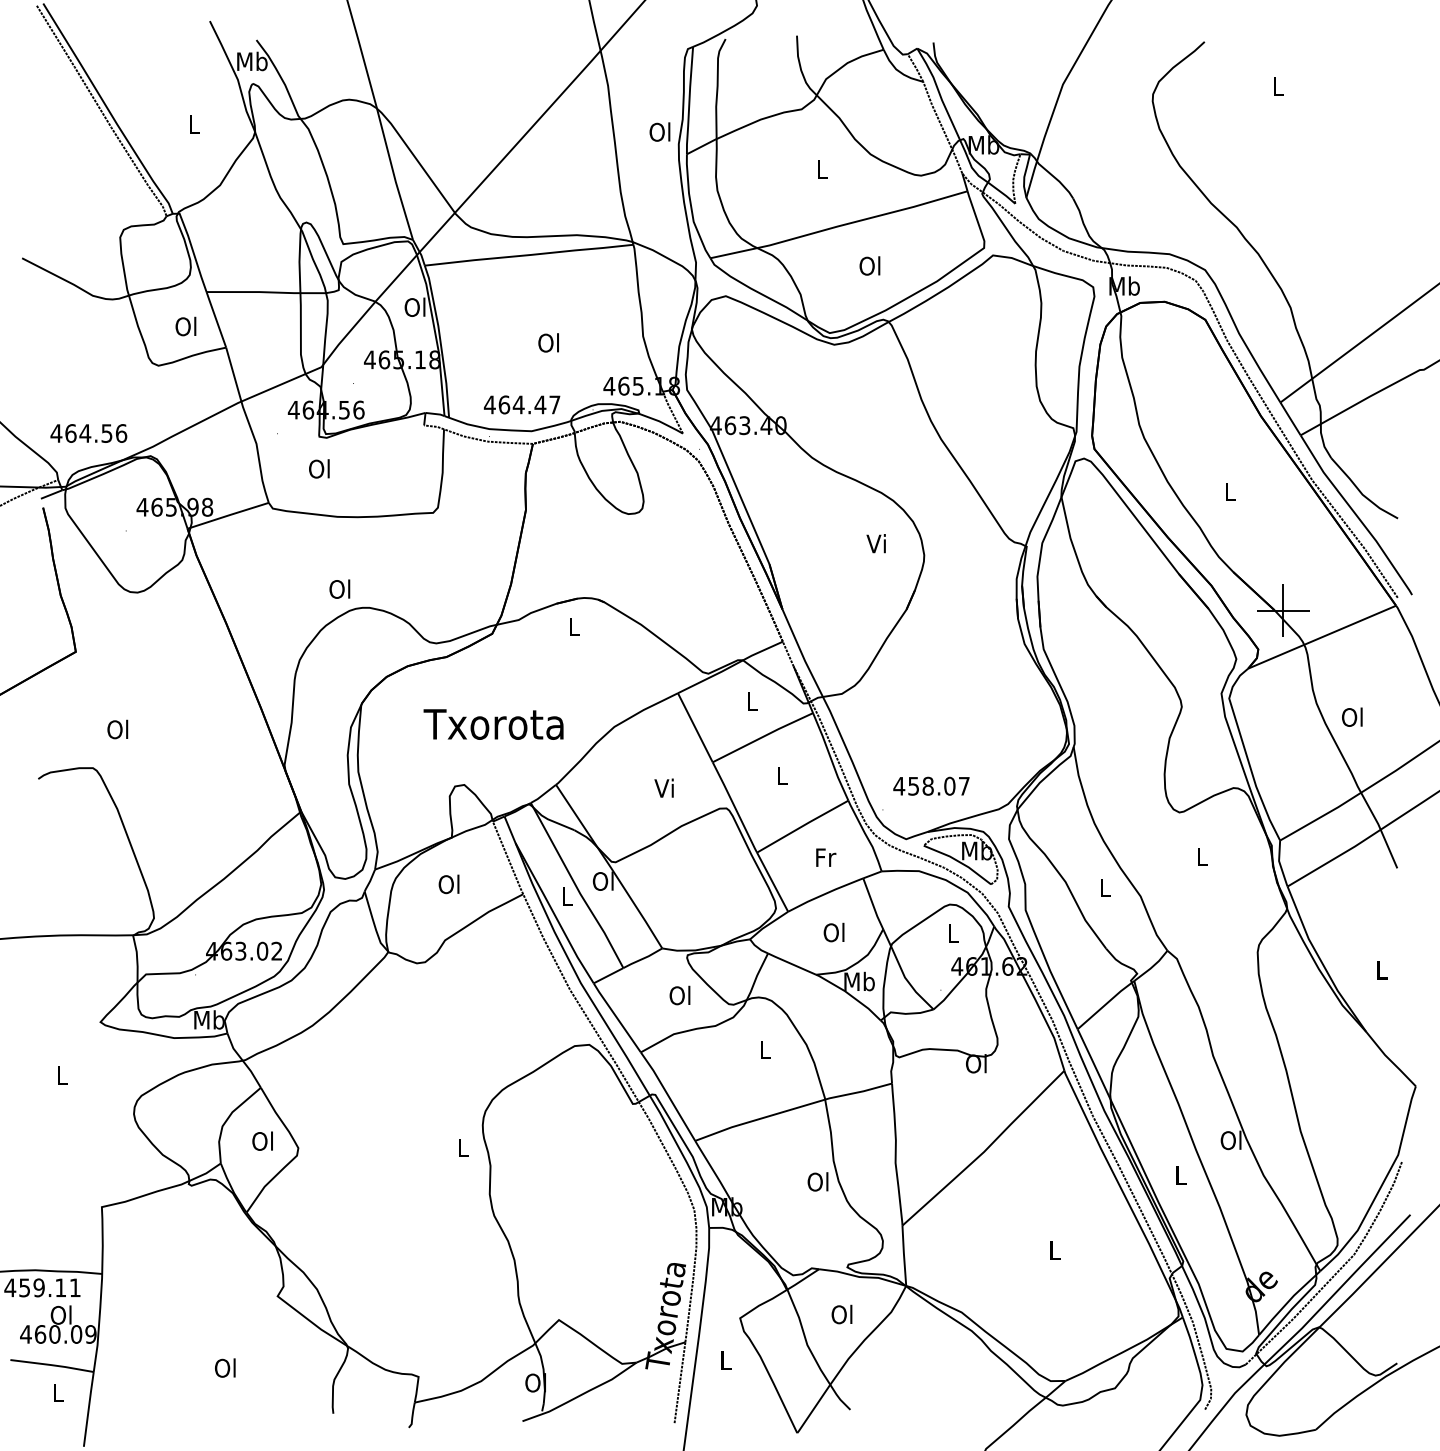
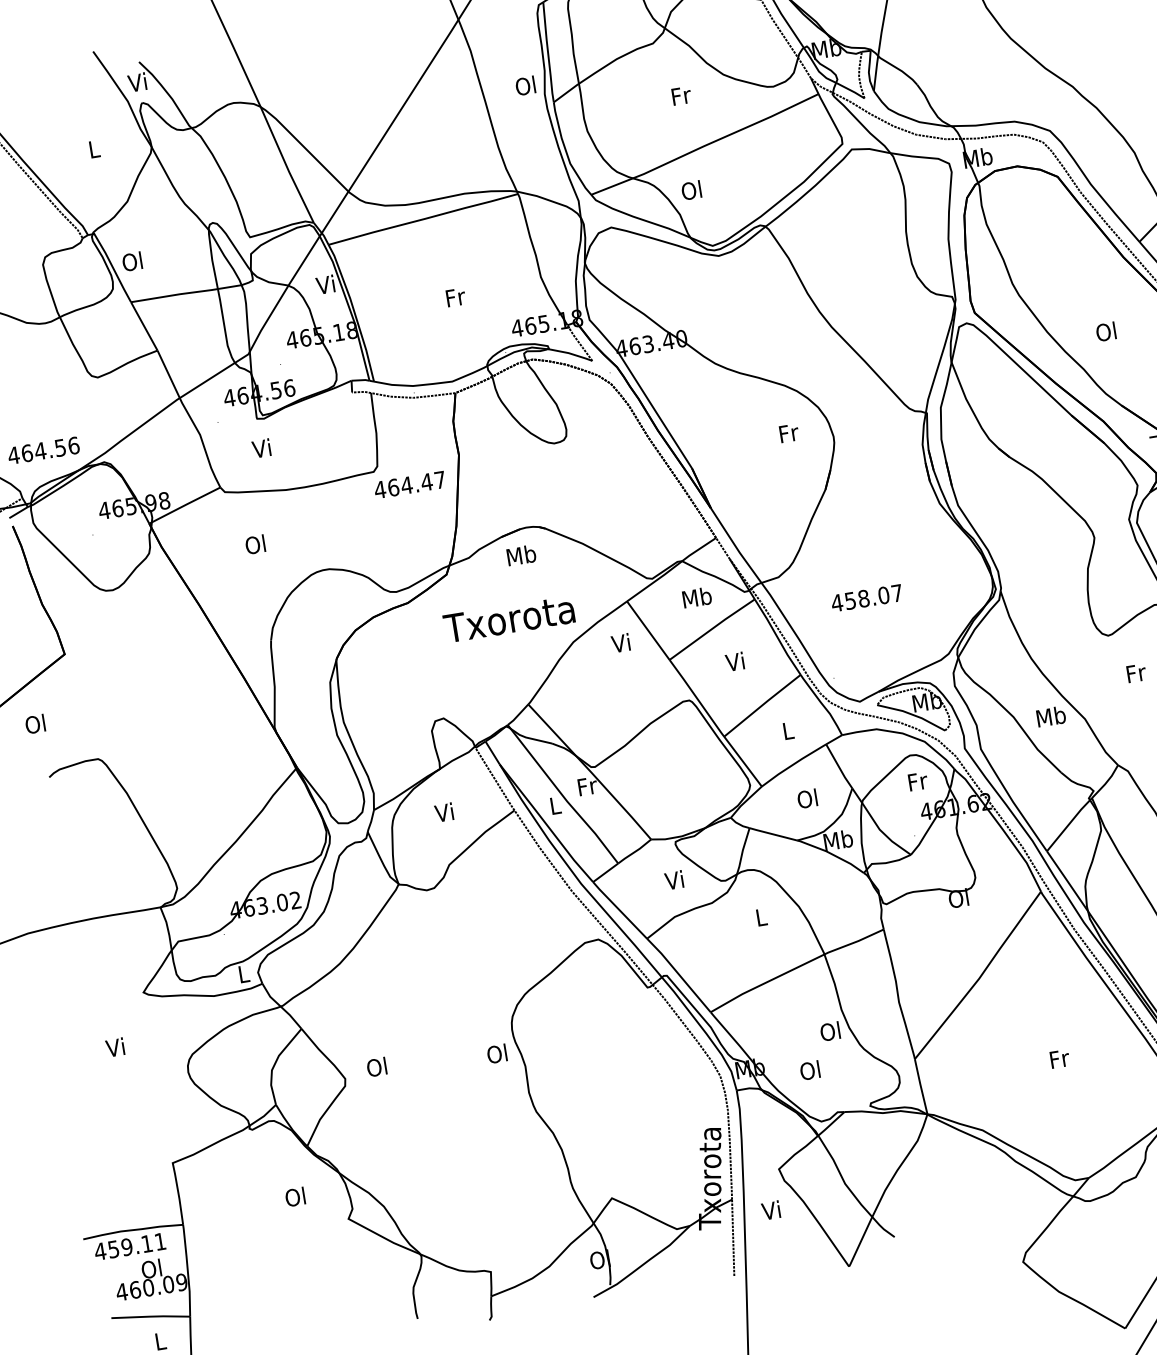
text: (252, 61) -> (138, 82), Mb -> Vi
text: (822, 169) -> (681, 95), L -> Fr
text: (869, 265) -> (691, 190), moved
text: (414, 306) -> (325, 284), Ol -> Vi
text: (185, 326) -> (131, 261), moved
text: (549, 342) -> (455, 296), Ol -> Fr
text: (521, 404) -> (409, 484), moved
text: (319, 468) -> (262, 448), Ol -> Vi
text: (1229, 491) -> (1105, 331), L -> Ol
text: (877, 543) -> (788, 432), Vi -> Fr
text: (339, 588) -> (254, 544), moved
text: (574, 626) -> (521, 555), L -> Mb
text: (752, 700) -> (696, 596), L -> Mb
text: (493, 724) -> (509, 619), moved
text: (117, 729) -> (35, 724), moved
text: (780, 775) -> (734, 661), L -> Vi
text: (931, 785) -> (866, 597), moved
text: (663, 787) -> (620, 642), moved
text: (1203, 856) -> (1137, 672), L -> Fr
text: (826, 857) -> (789, 730), Fr -> L
text: (603, 880) -> (586, 785), Ol -> Fr
text: (448, 884) -> (444, 812), Ol -> Vi
text: (1105, 887) -> (1051, 716), L -> Mb
text: (954, 933) -> (918, 781), L -> Fr
text: (679, 995) -> (674, 880), Ol -> Vi
text: (209, 1019) -> (243, 973), Mb -> L
text: (60, 1074) -> (114, 1046), L -> Vi
text: (262, 1140) -> (376, 1066), moved
text: (462, 1147) -> (496, 1053), L -> Ol
text: (1055, 1250) -> (1059, 1058), L -> Fr
text: (841, 1314) -> (809, 1070), moved
text: (724, 1359) -> (770, 1209), L -> Vi
text: (225, 1367) -> (295, 1196), moved

